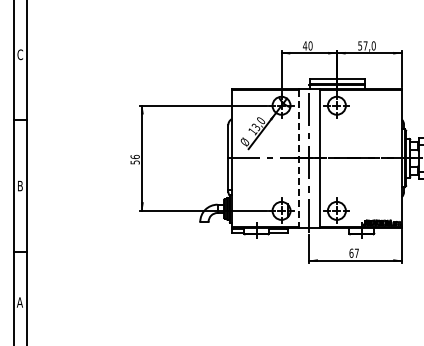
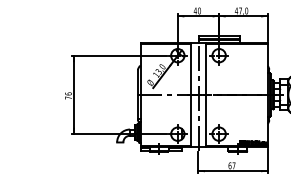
text: (360, 45) -> (236, 10), 57,0 -> 47,0
line: (298, 158) -> (190, 95), dashed -> solid
text: (134, 162) -> (68, 98), 56 -> 76

